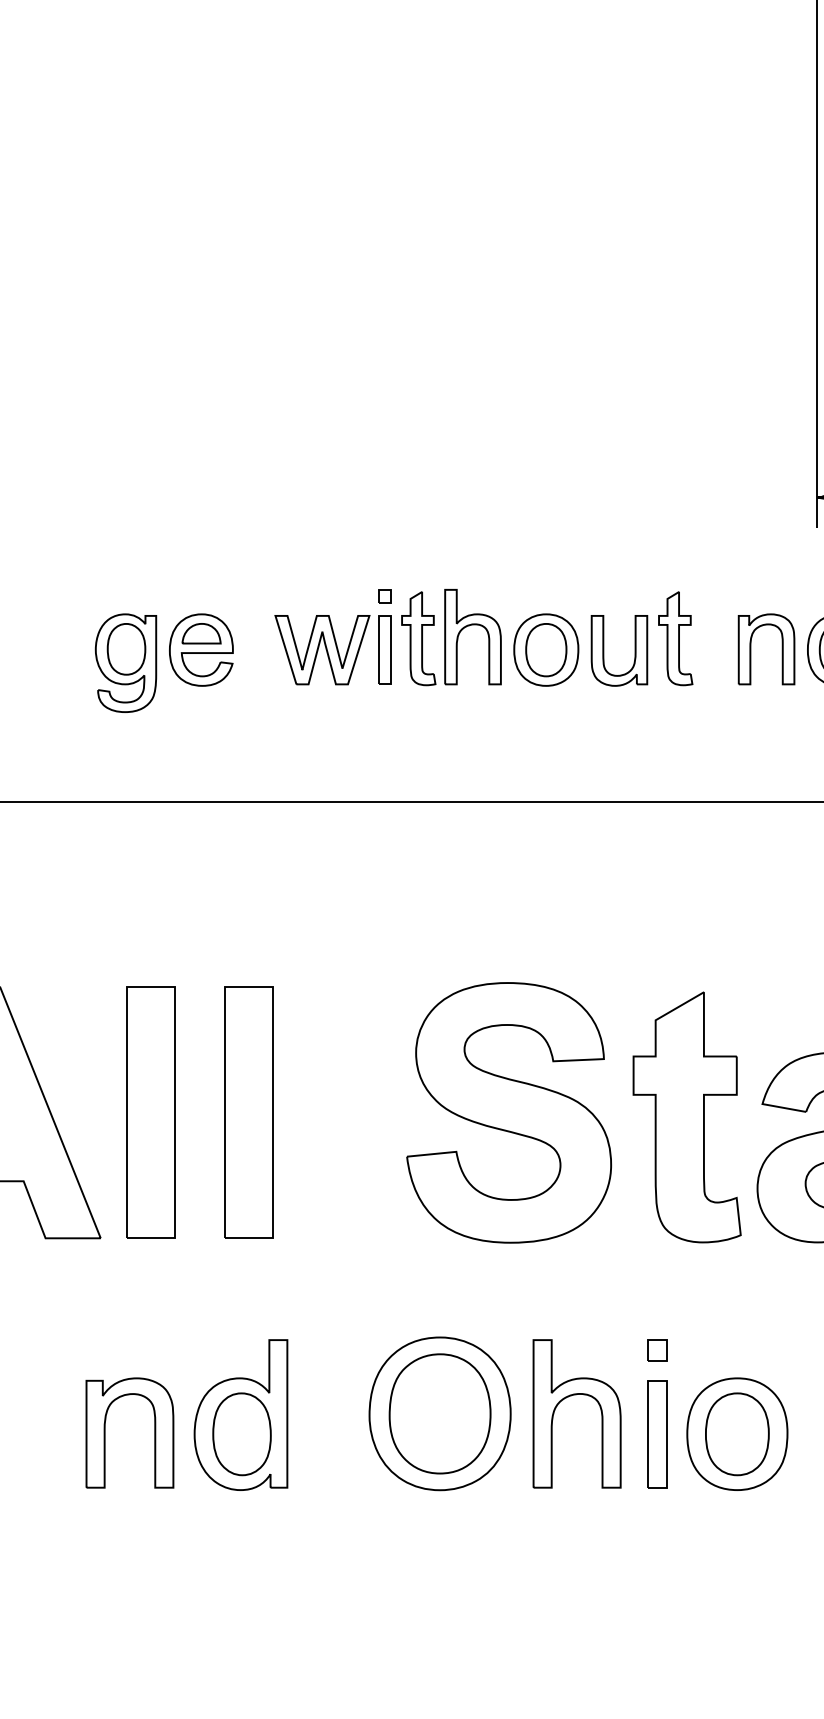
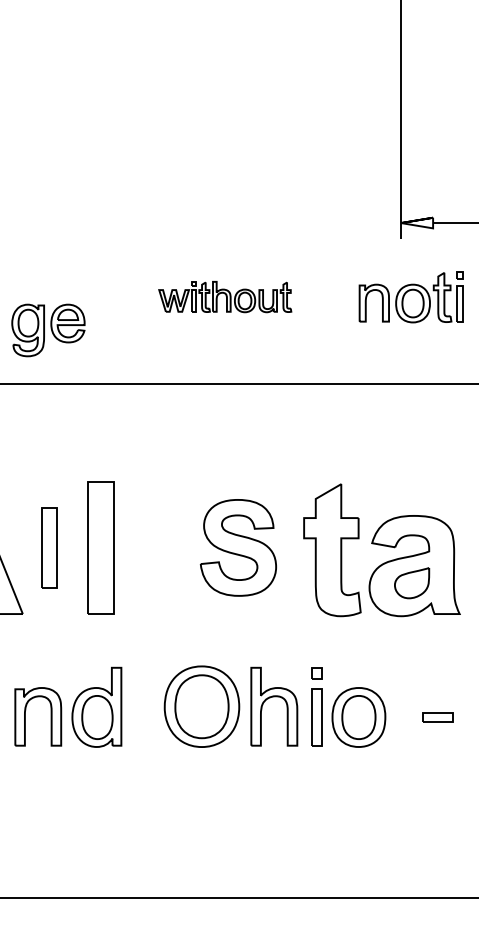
part: (484, 636) -> (225, 296), size x0.6
part: (164, 663) -> (48, 330), moved
part: (151, 1112) -> (49, 547), size x0.6
part: (509, 1112) -> (238, 547), size x0.7

